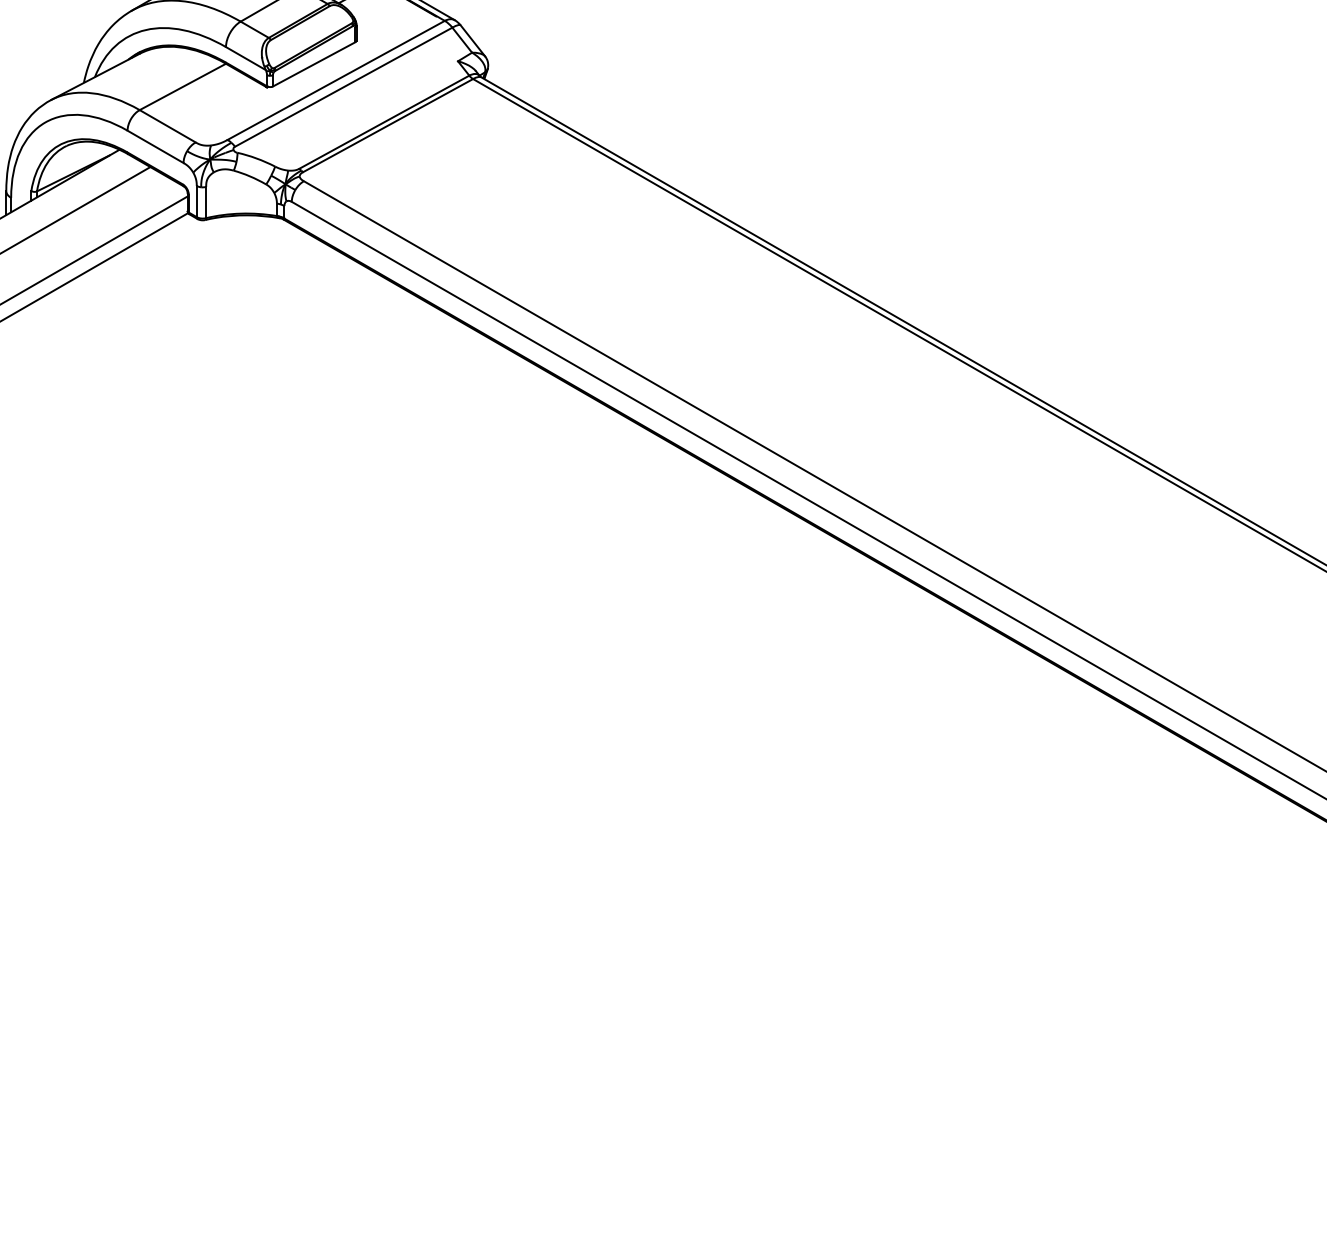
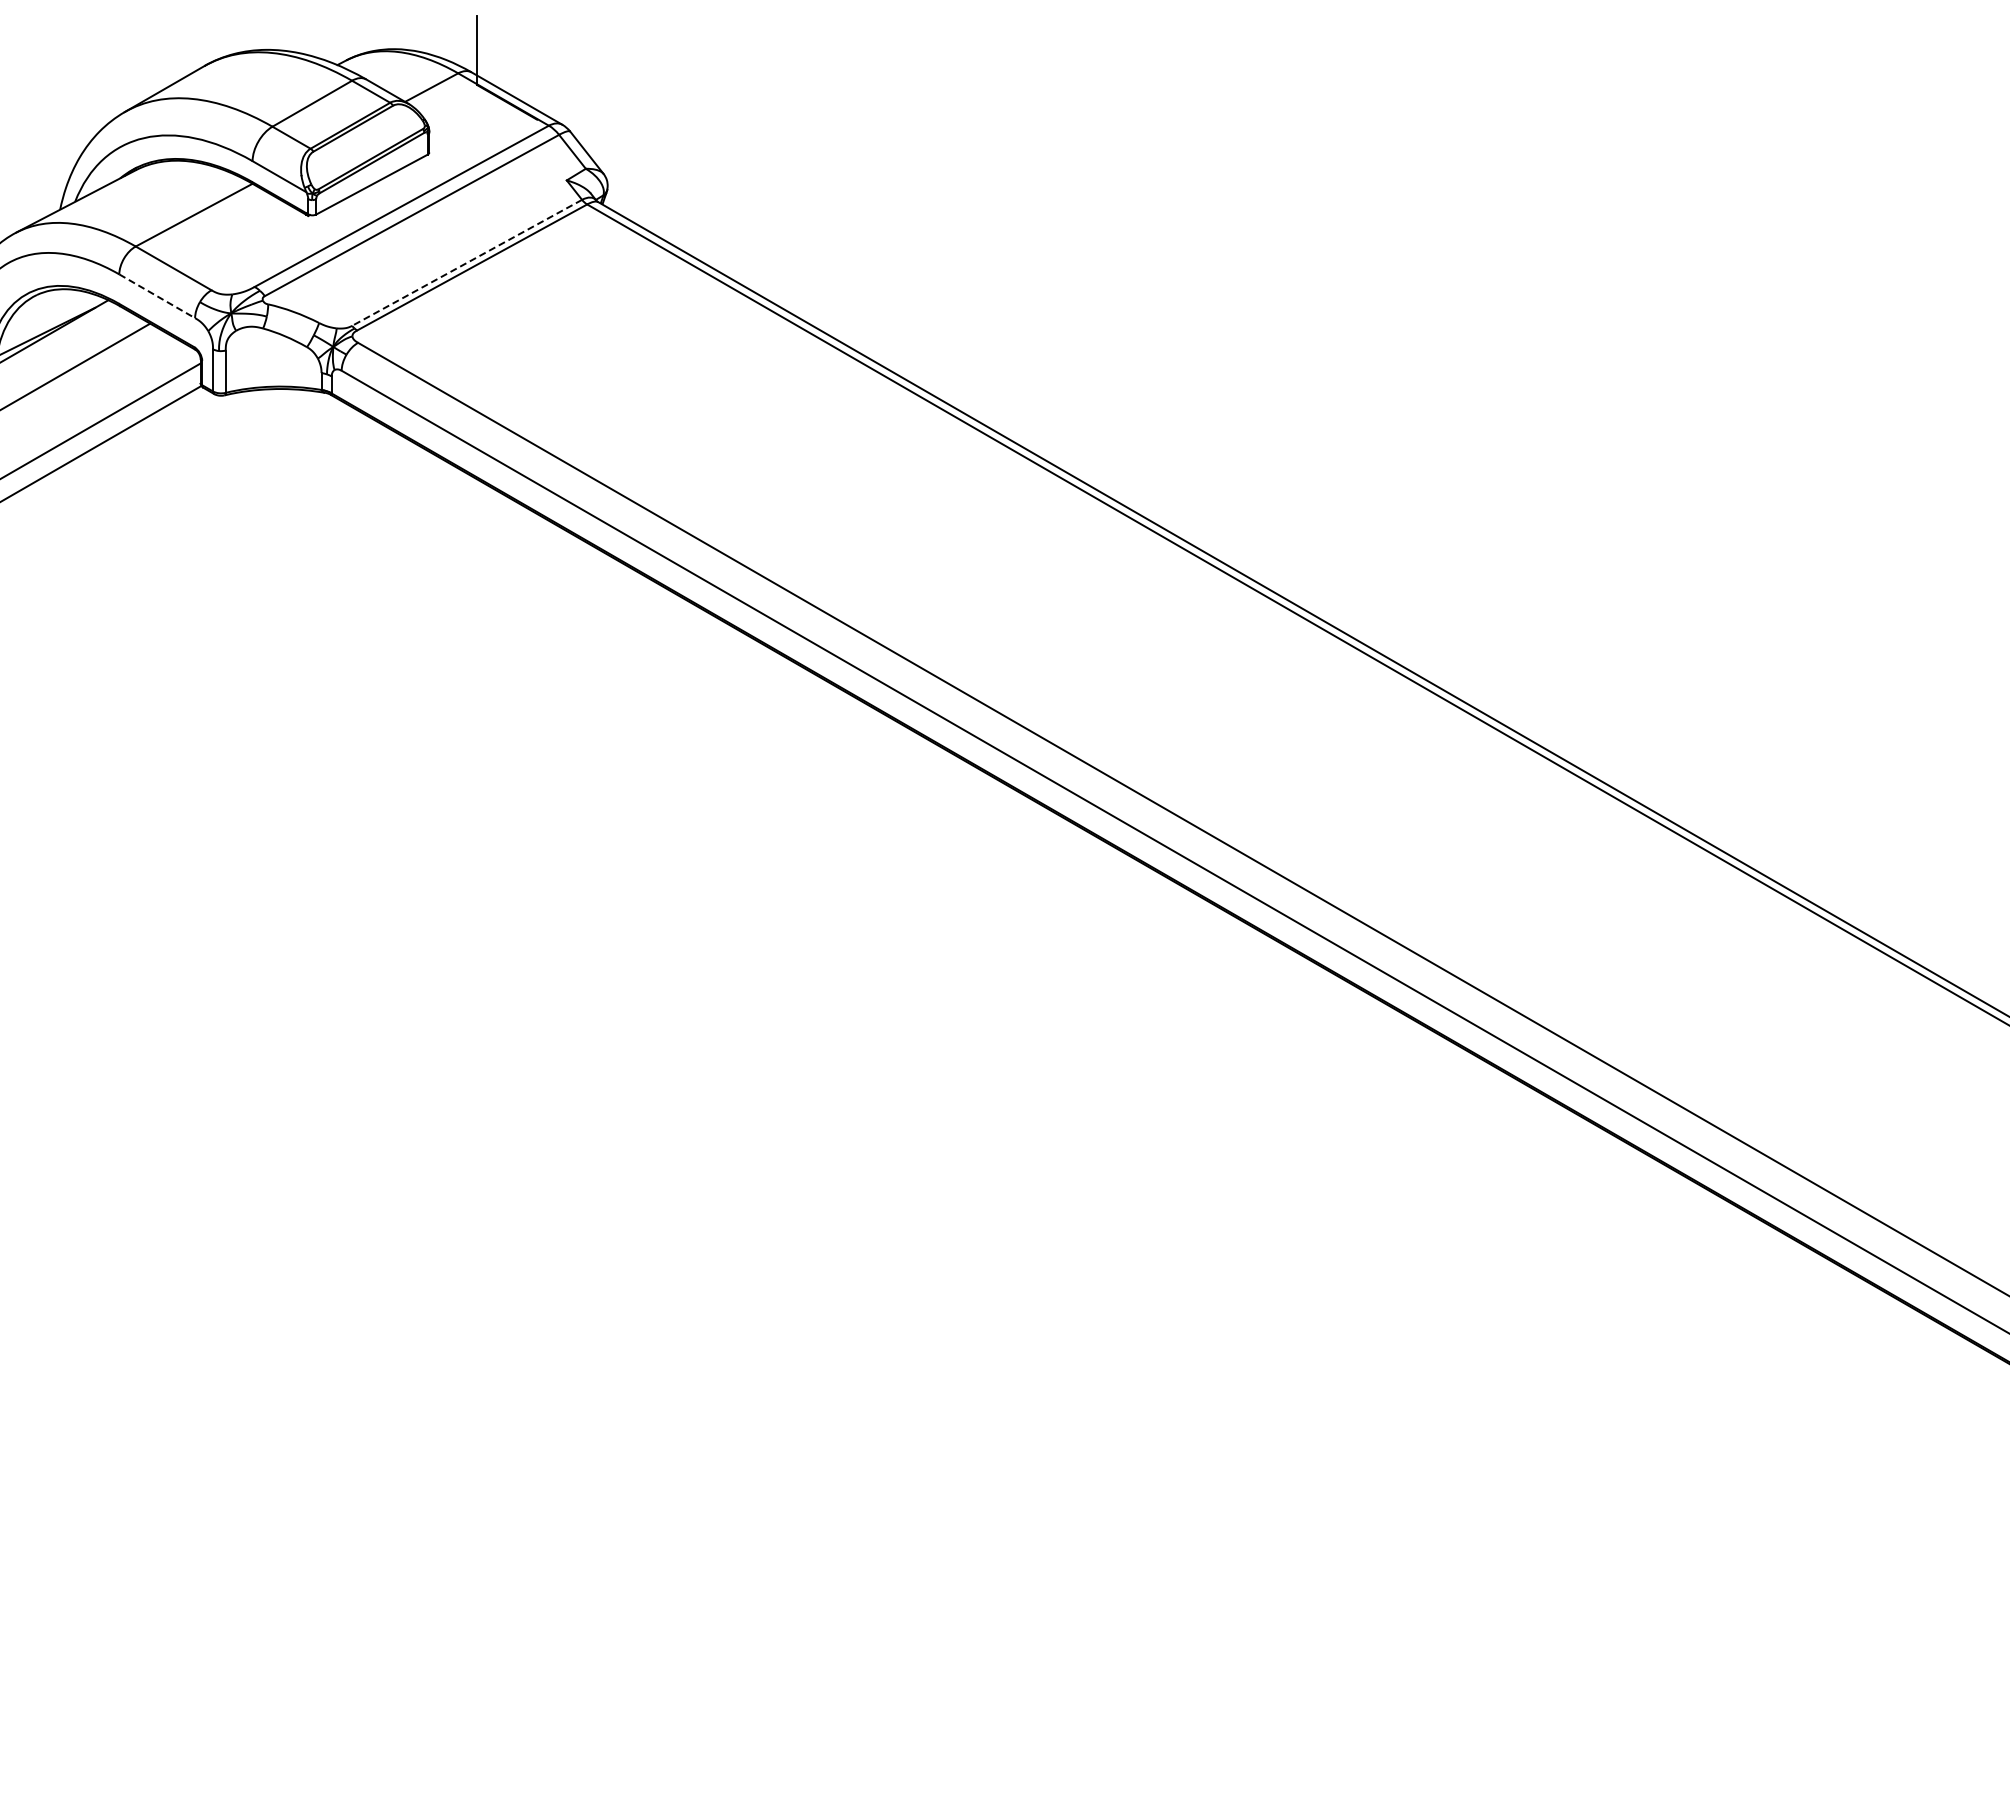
line: (383, 122) -> (466, 263), solid -> dashed
line: (155, 147) -> (157, 296), solid -> dashed

